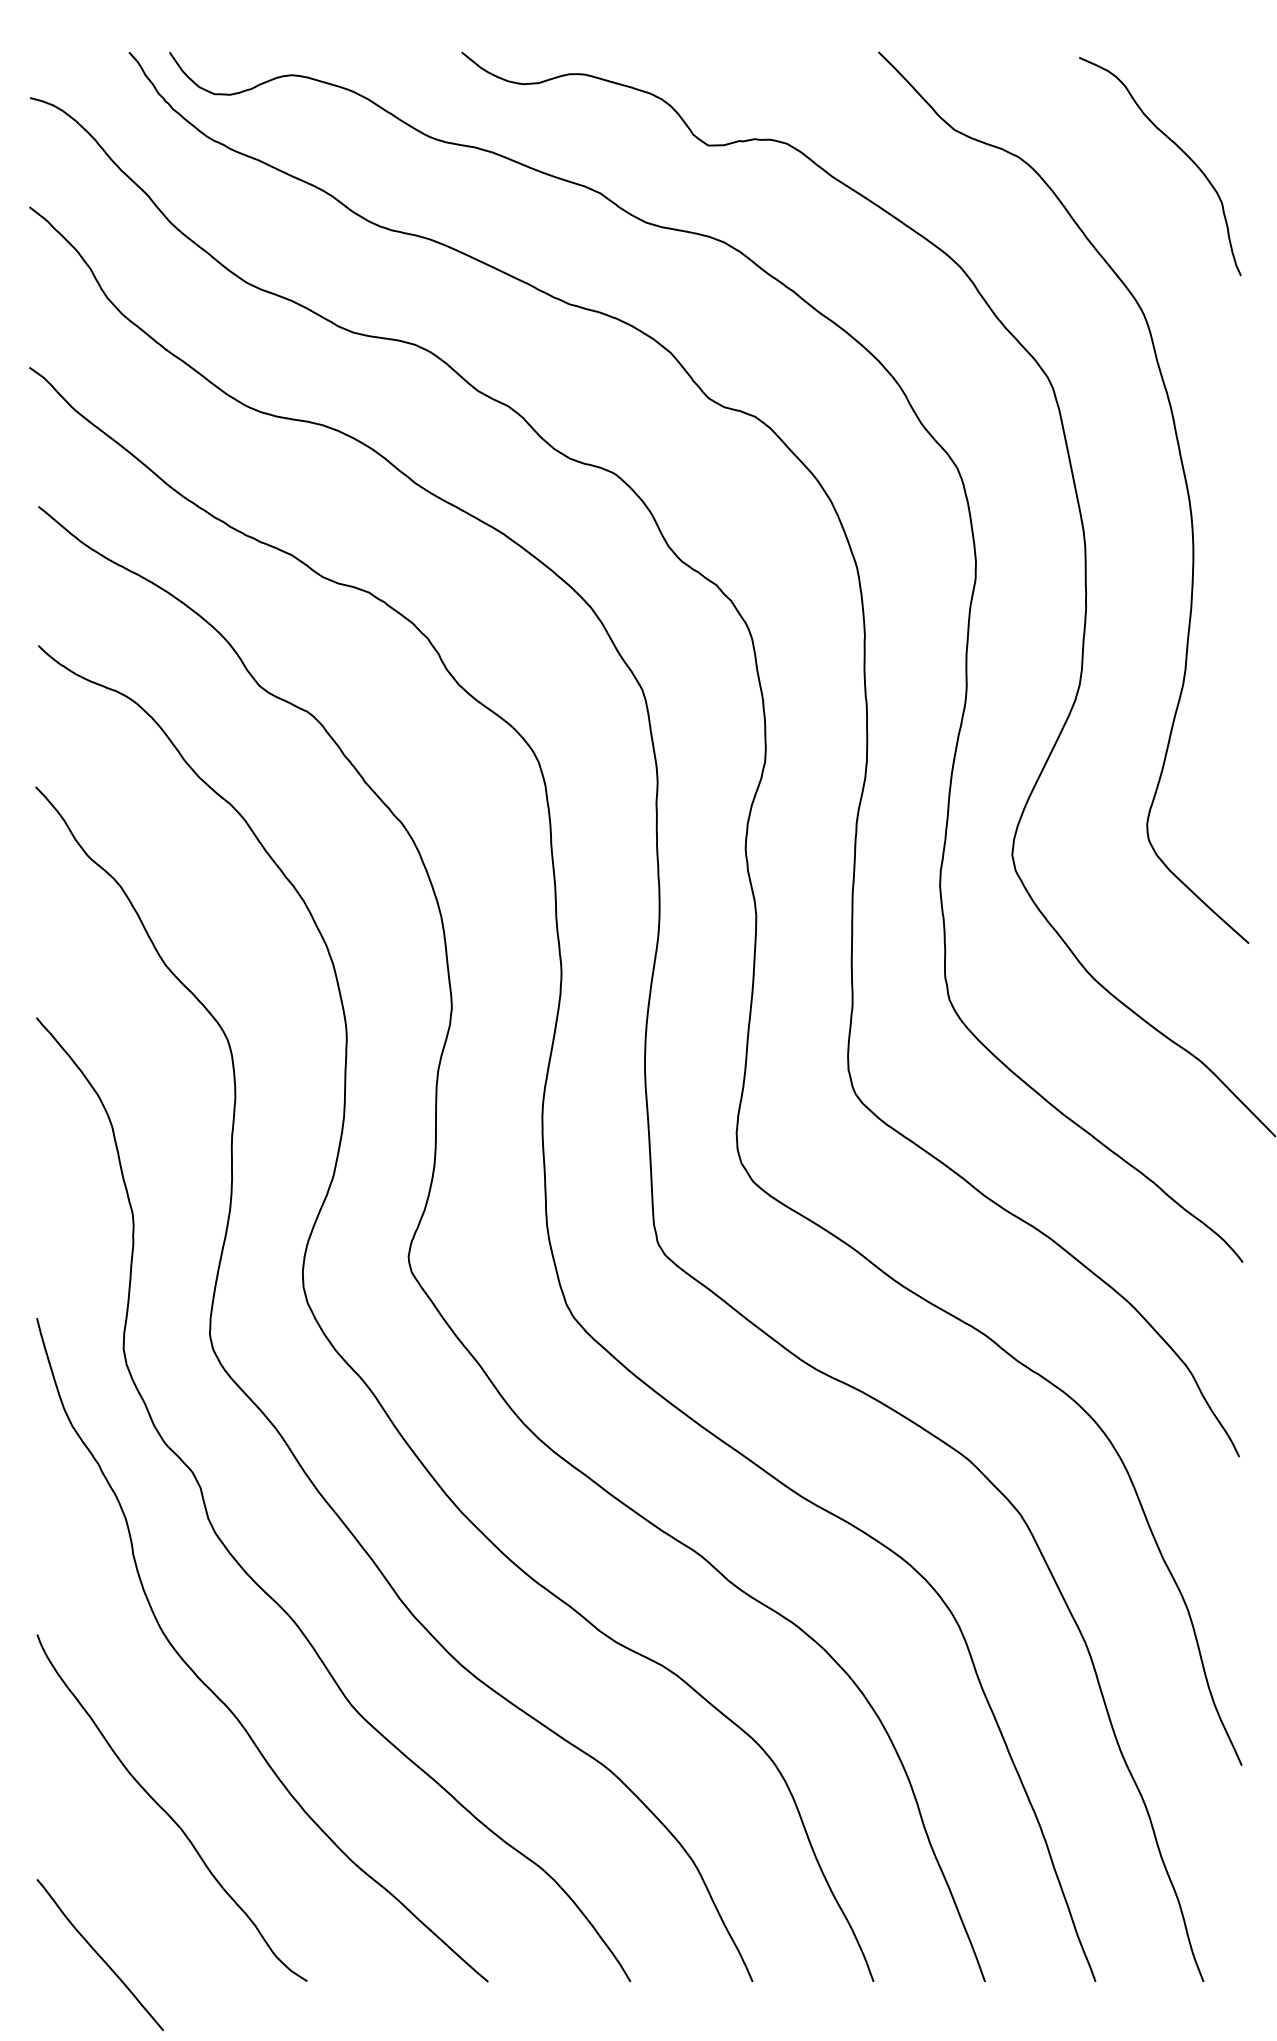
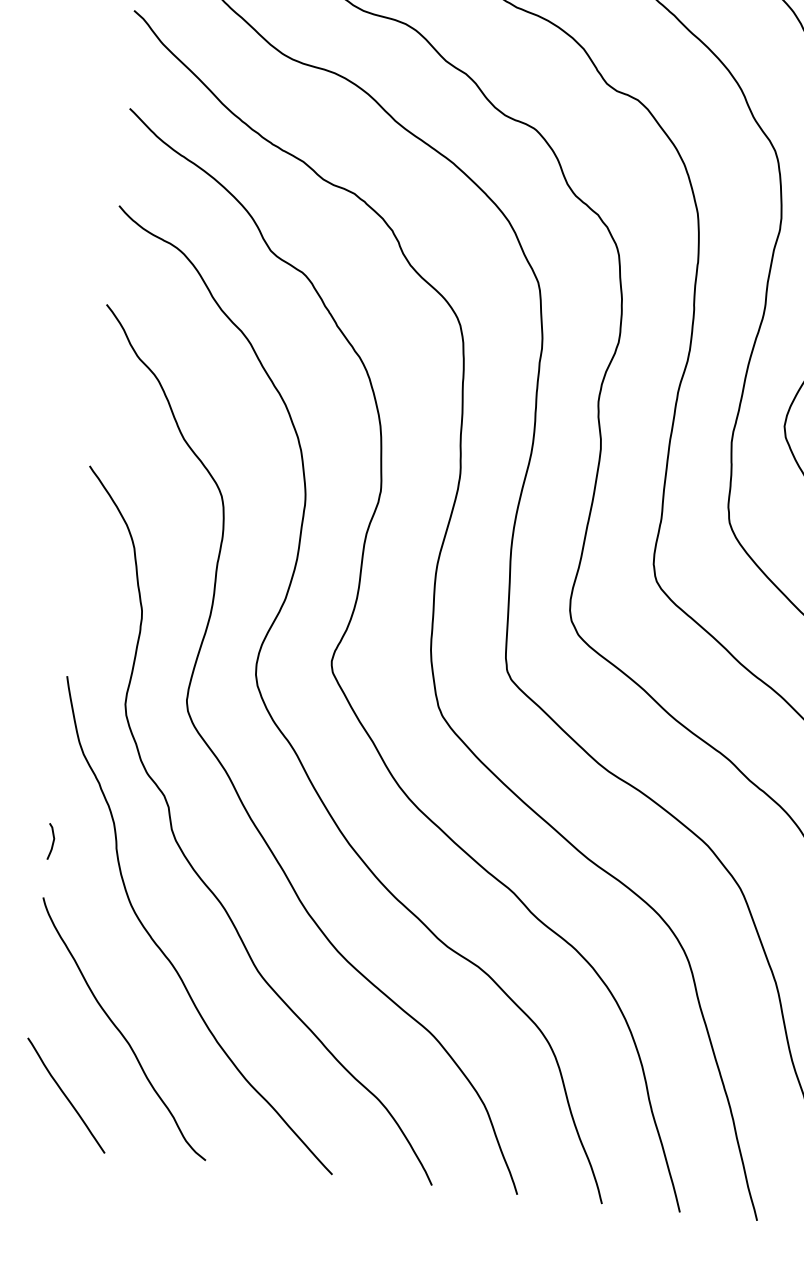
curve: (42, 1554) -> (53, 841), added
curve: (99, 1955) -> (65, 1095), moved

